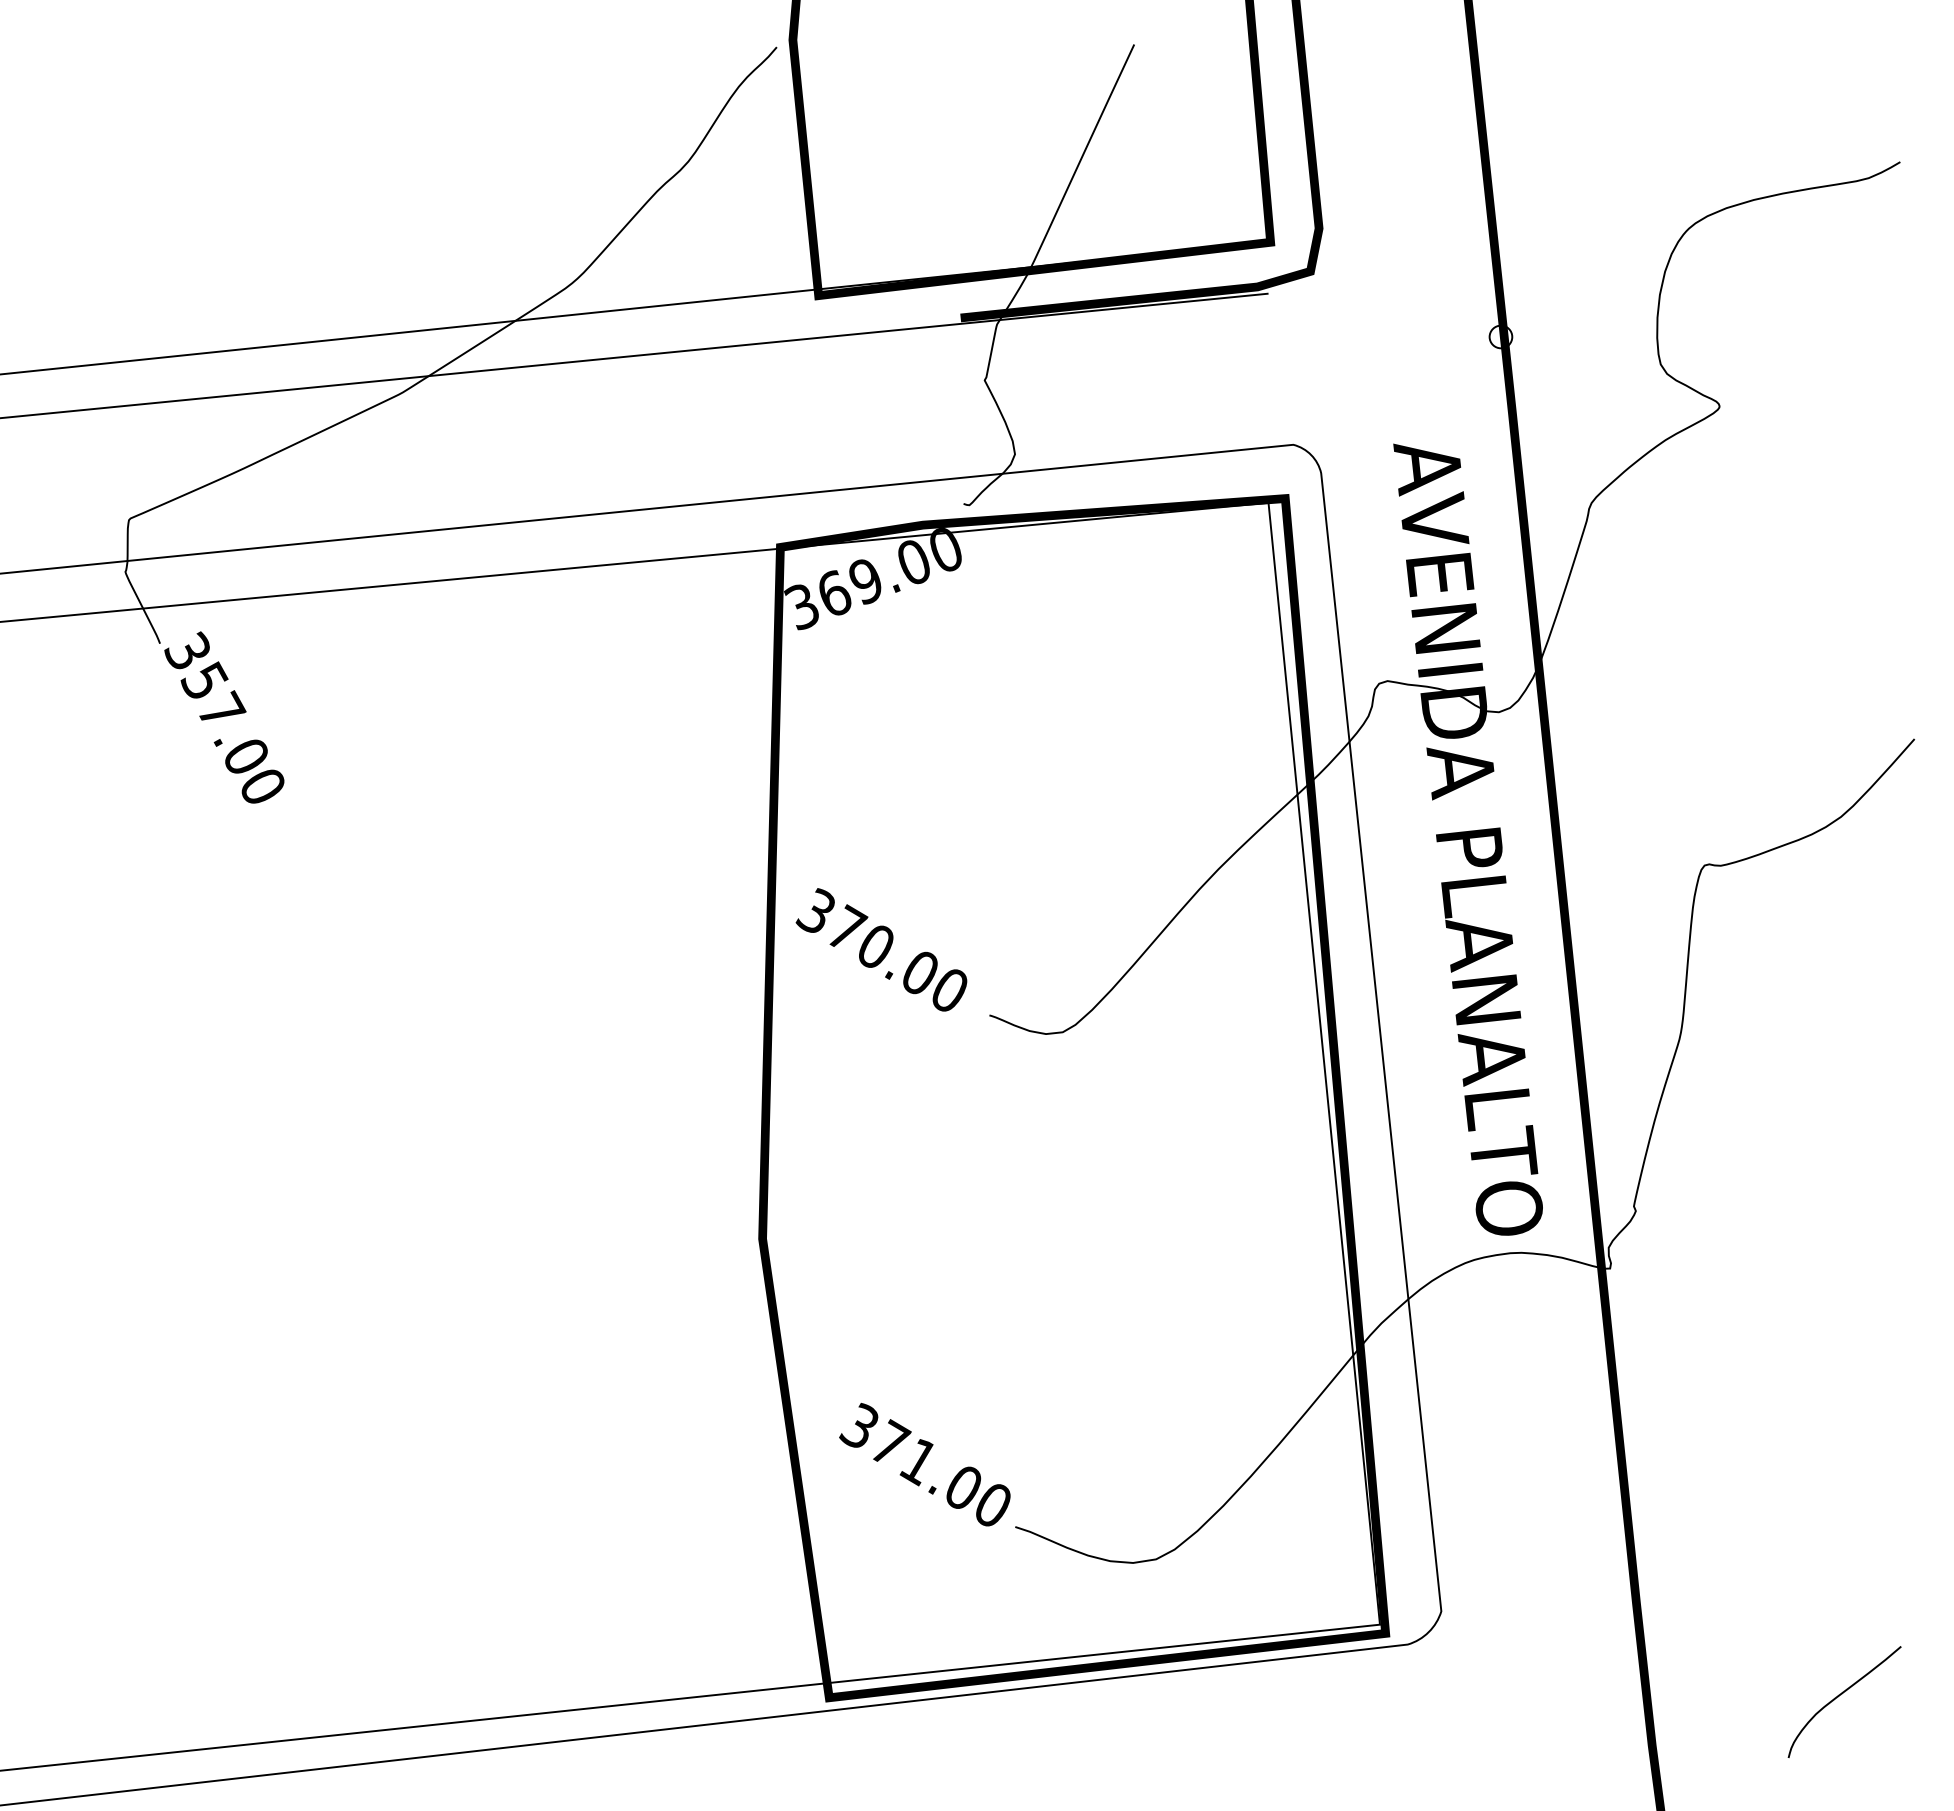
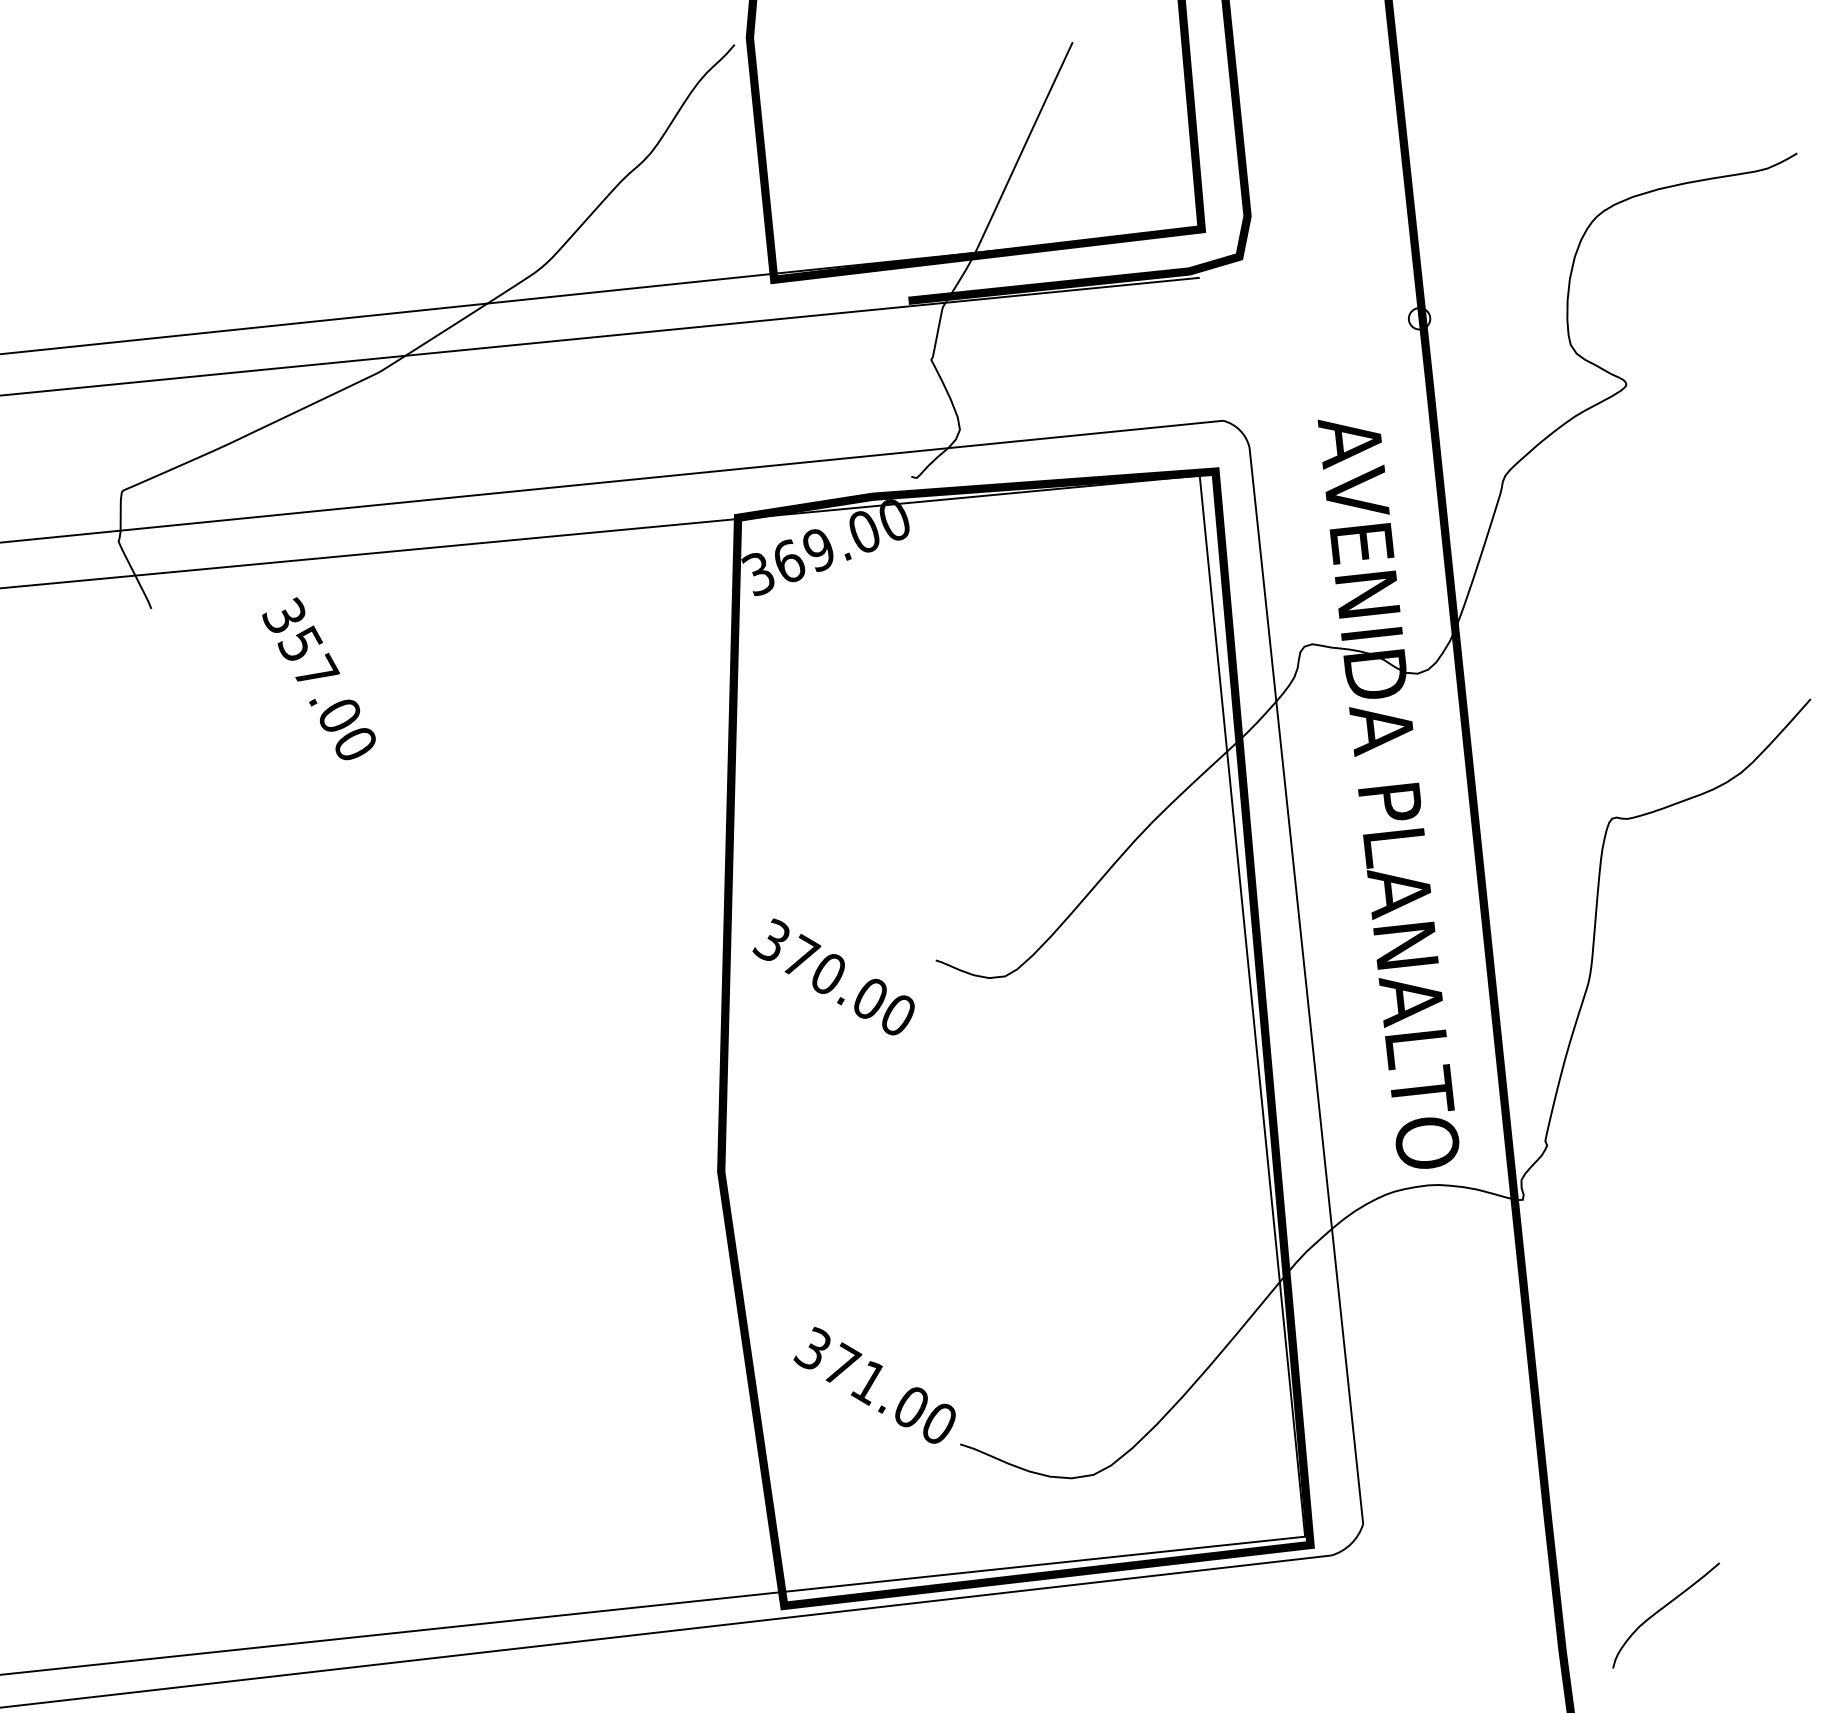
text: (224, 717) -> (319, 678), moved
text: (881, 949) -> (833, 976), moved
curve: (1839, 1696) -> (1661, 1610), moved

